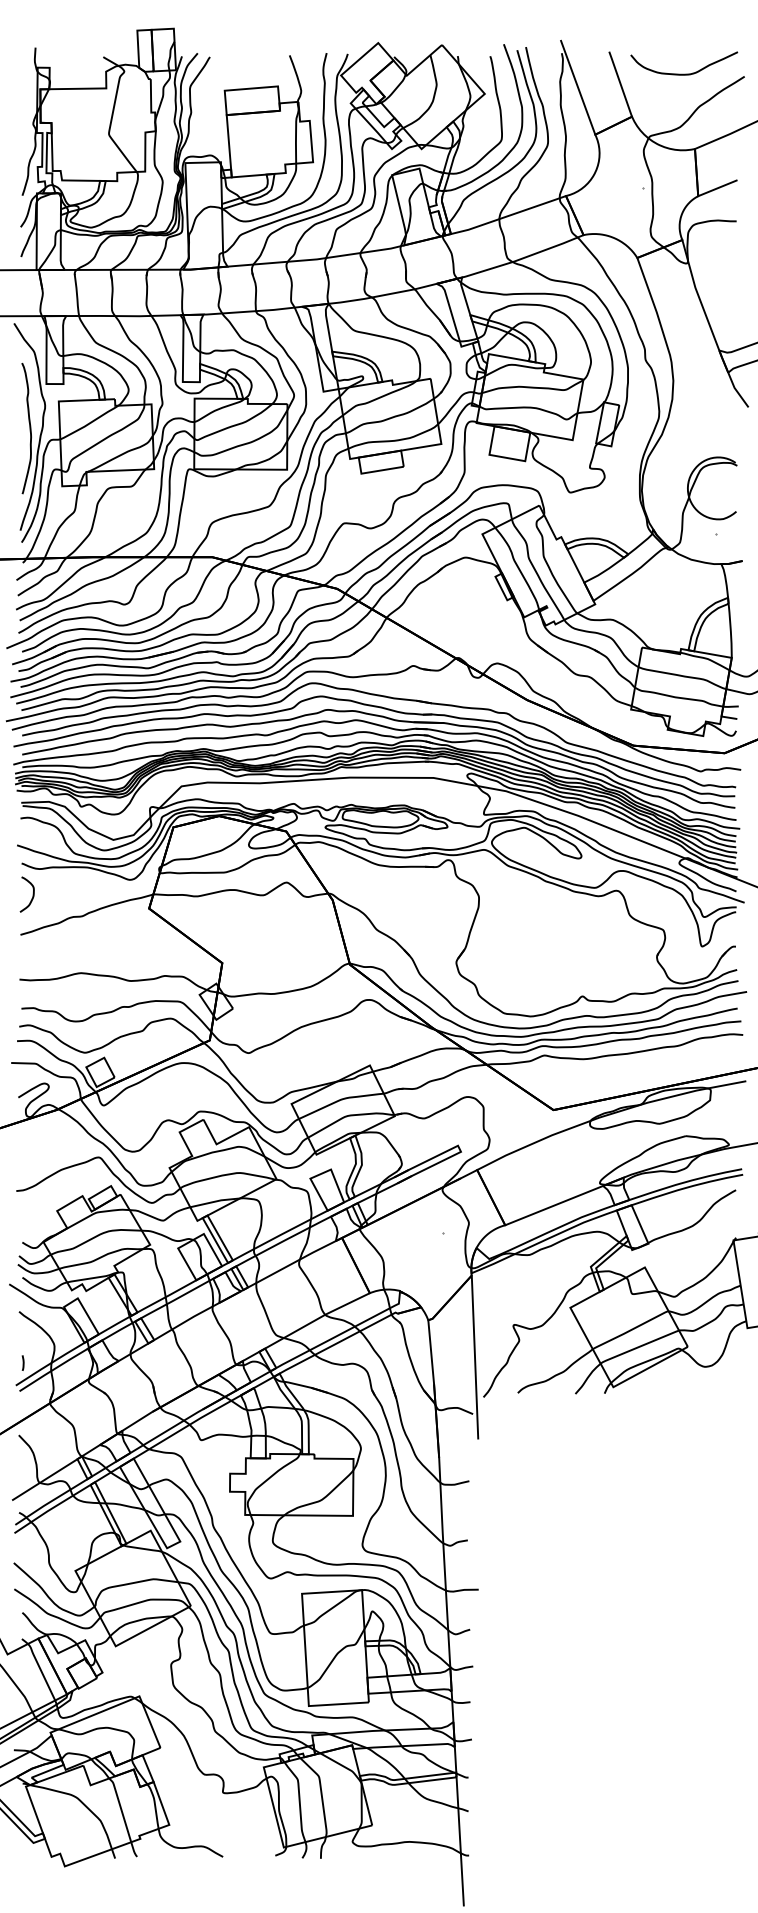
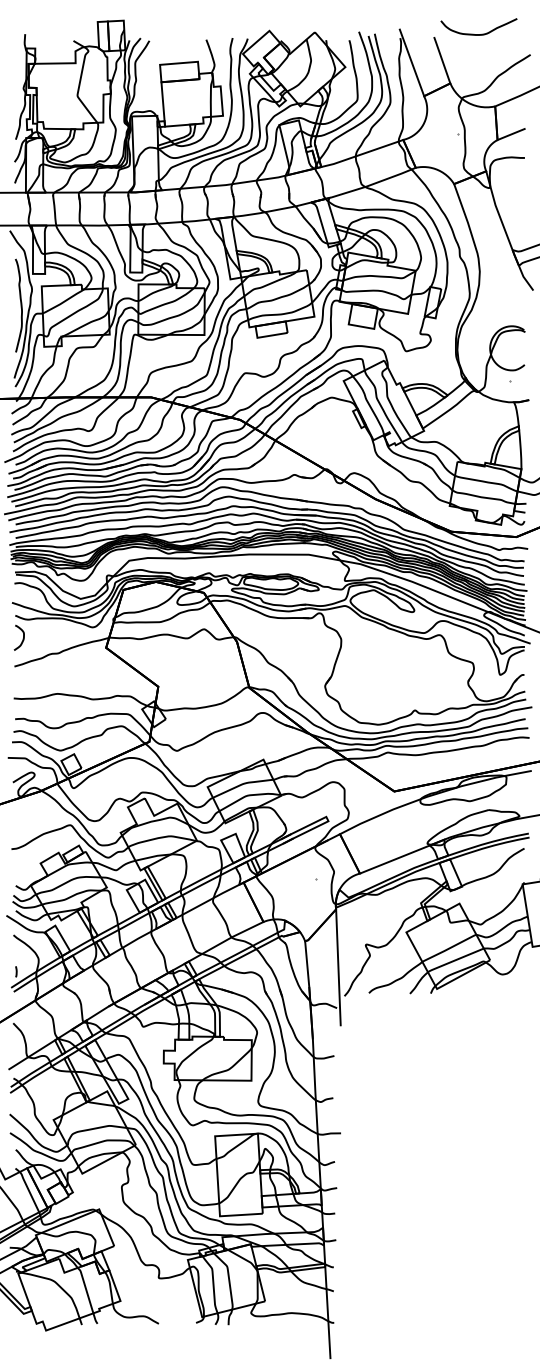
curve: (684, 73) -> (479, 34), moved

